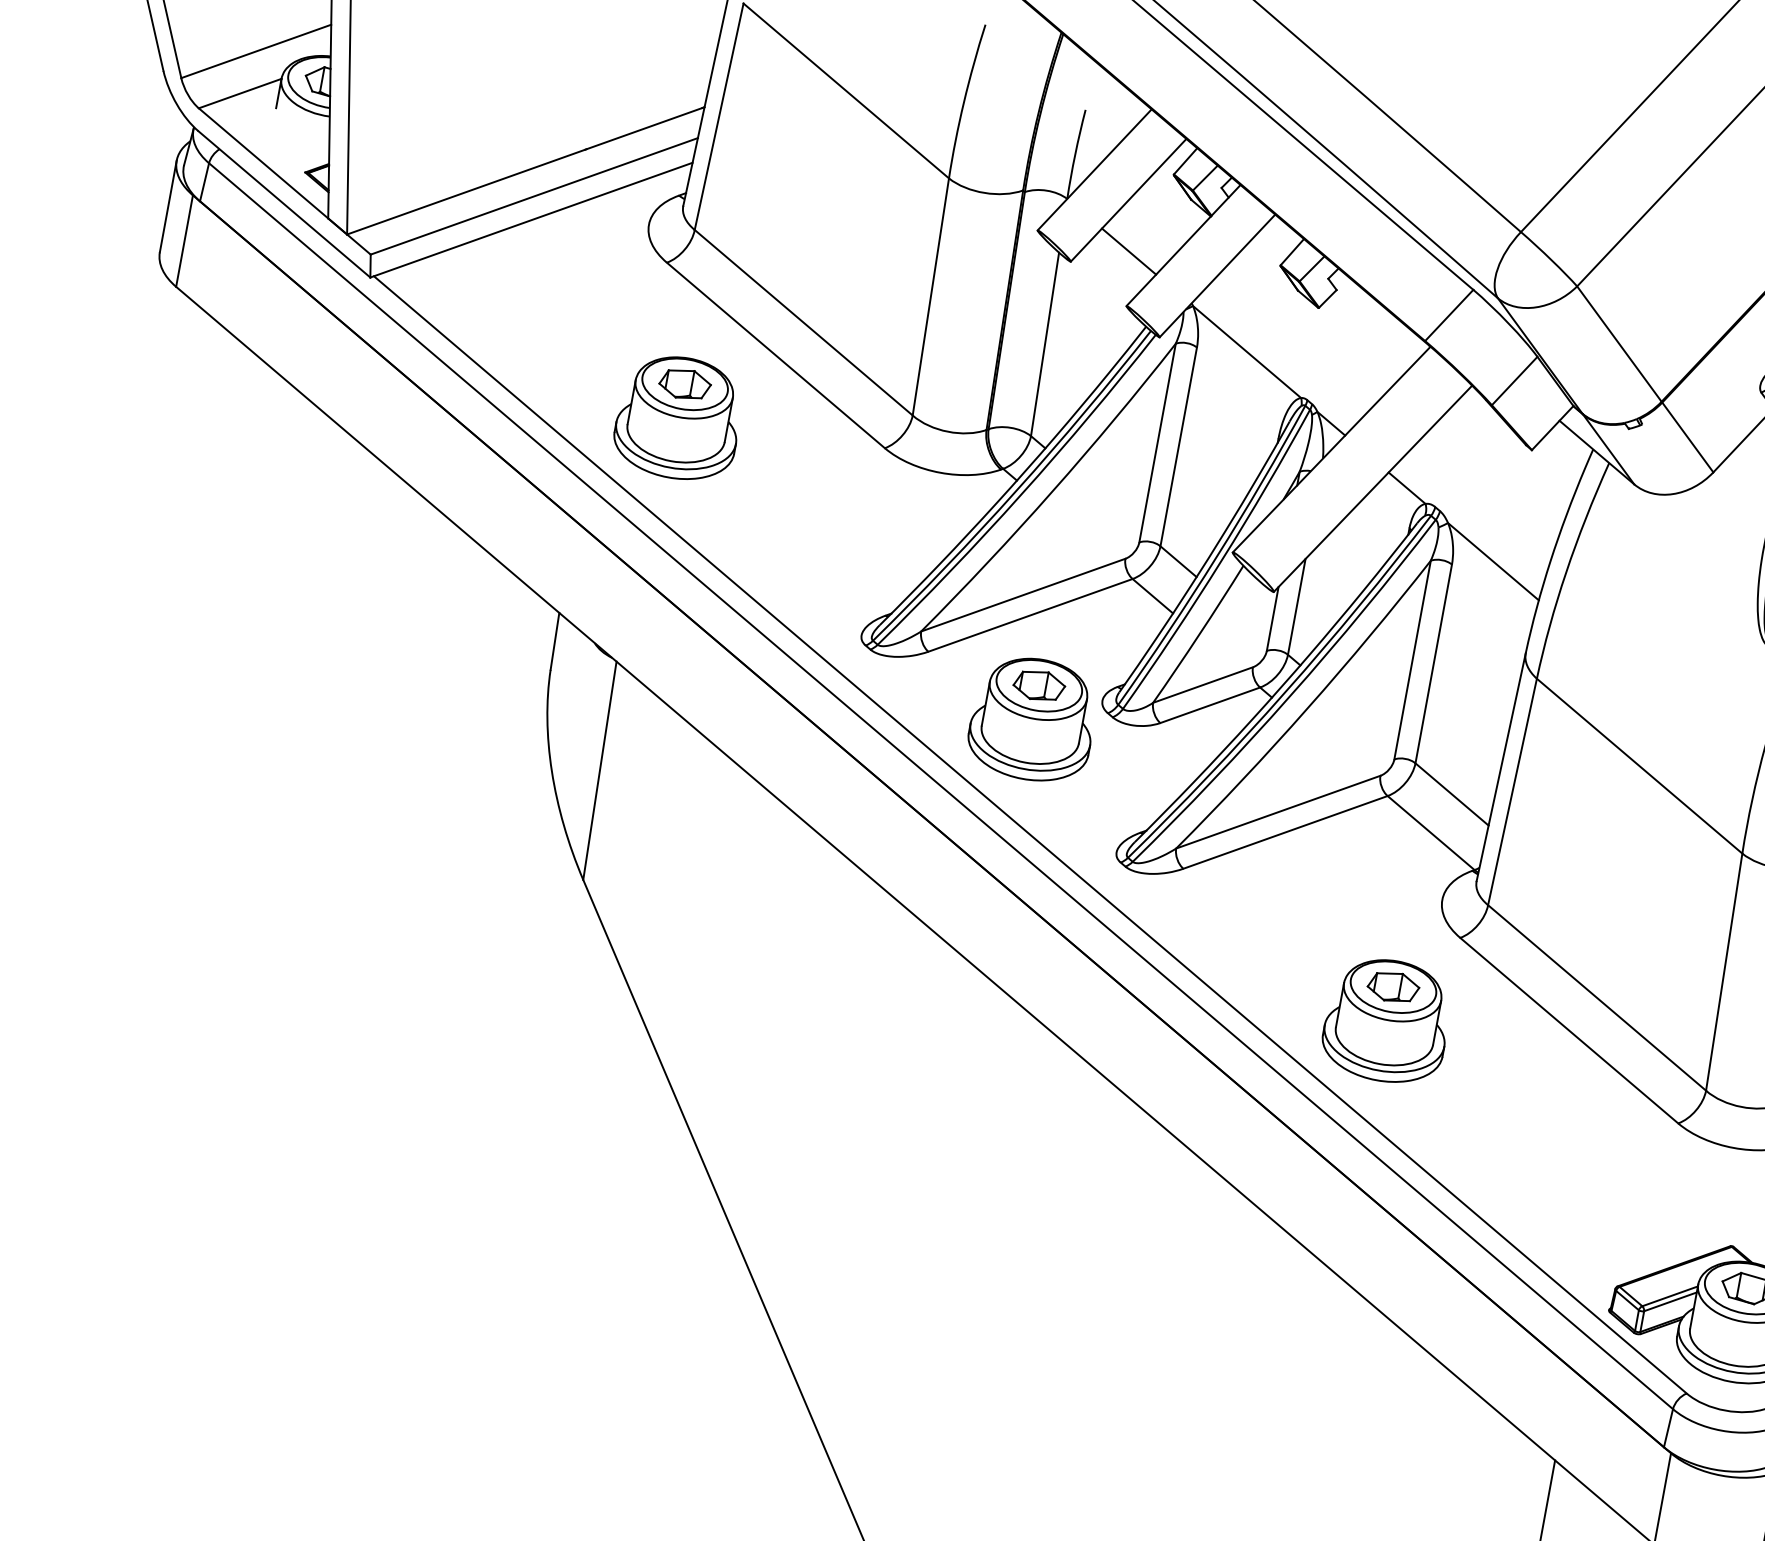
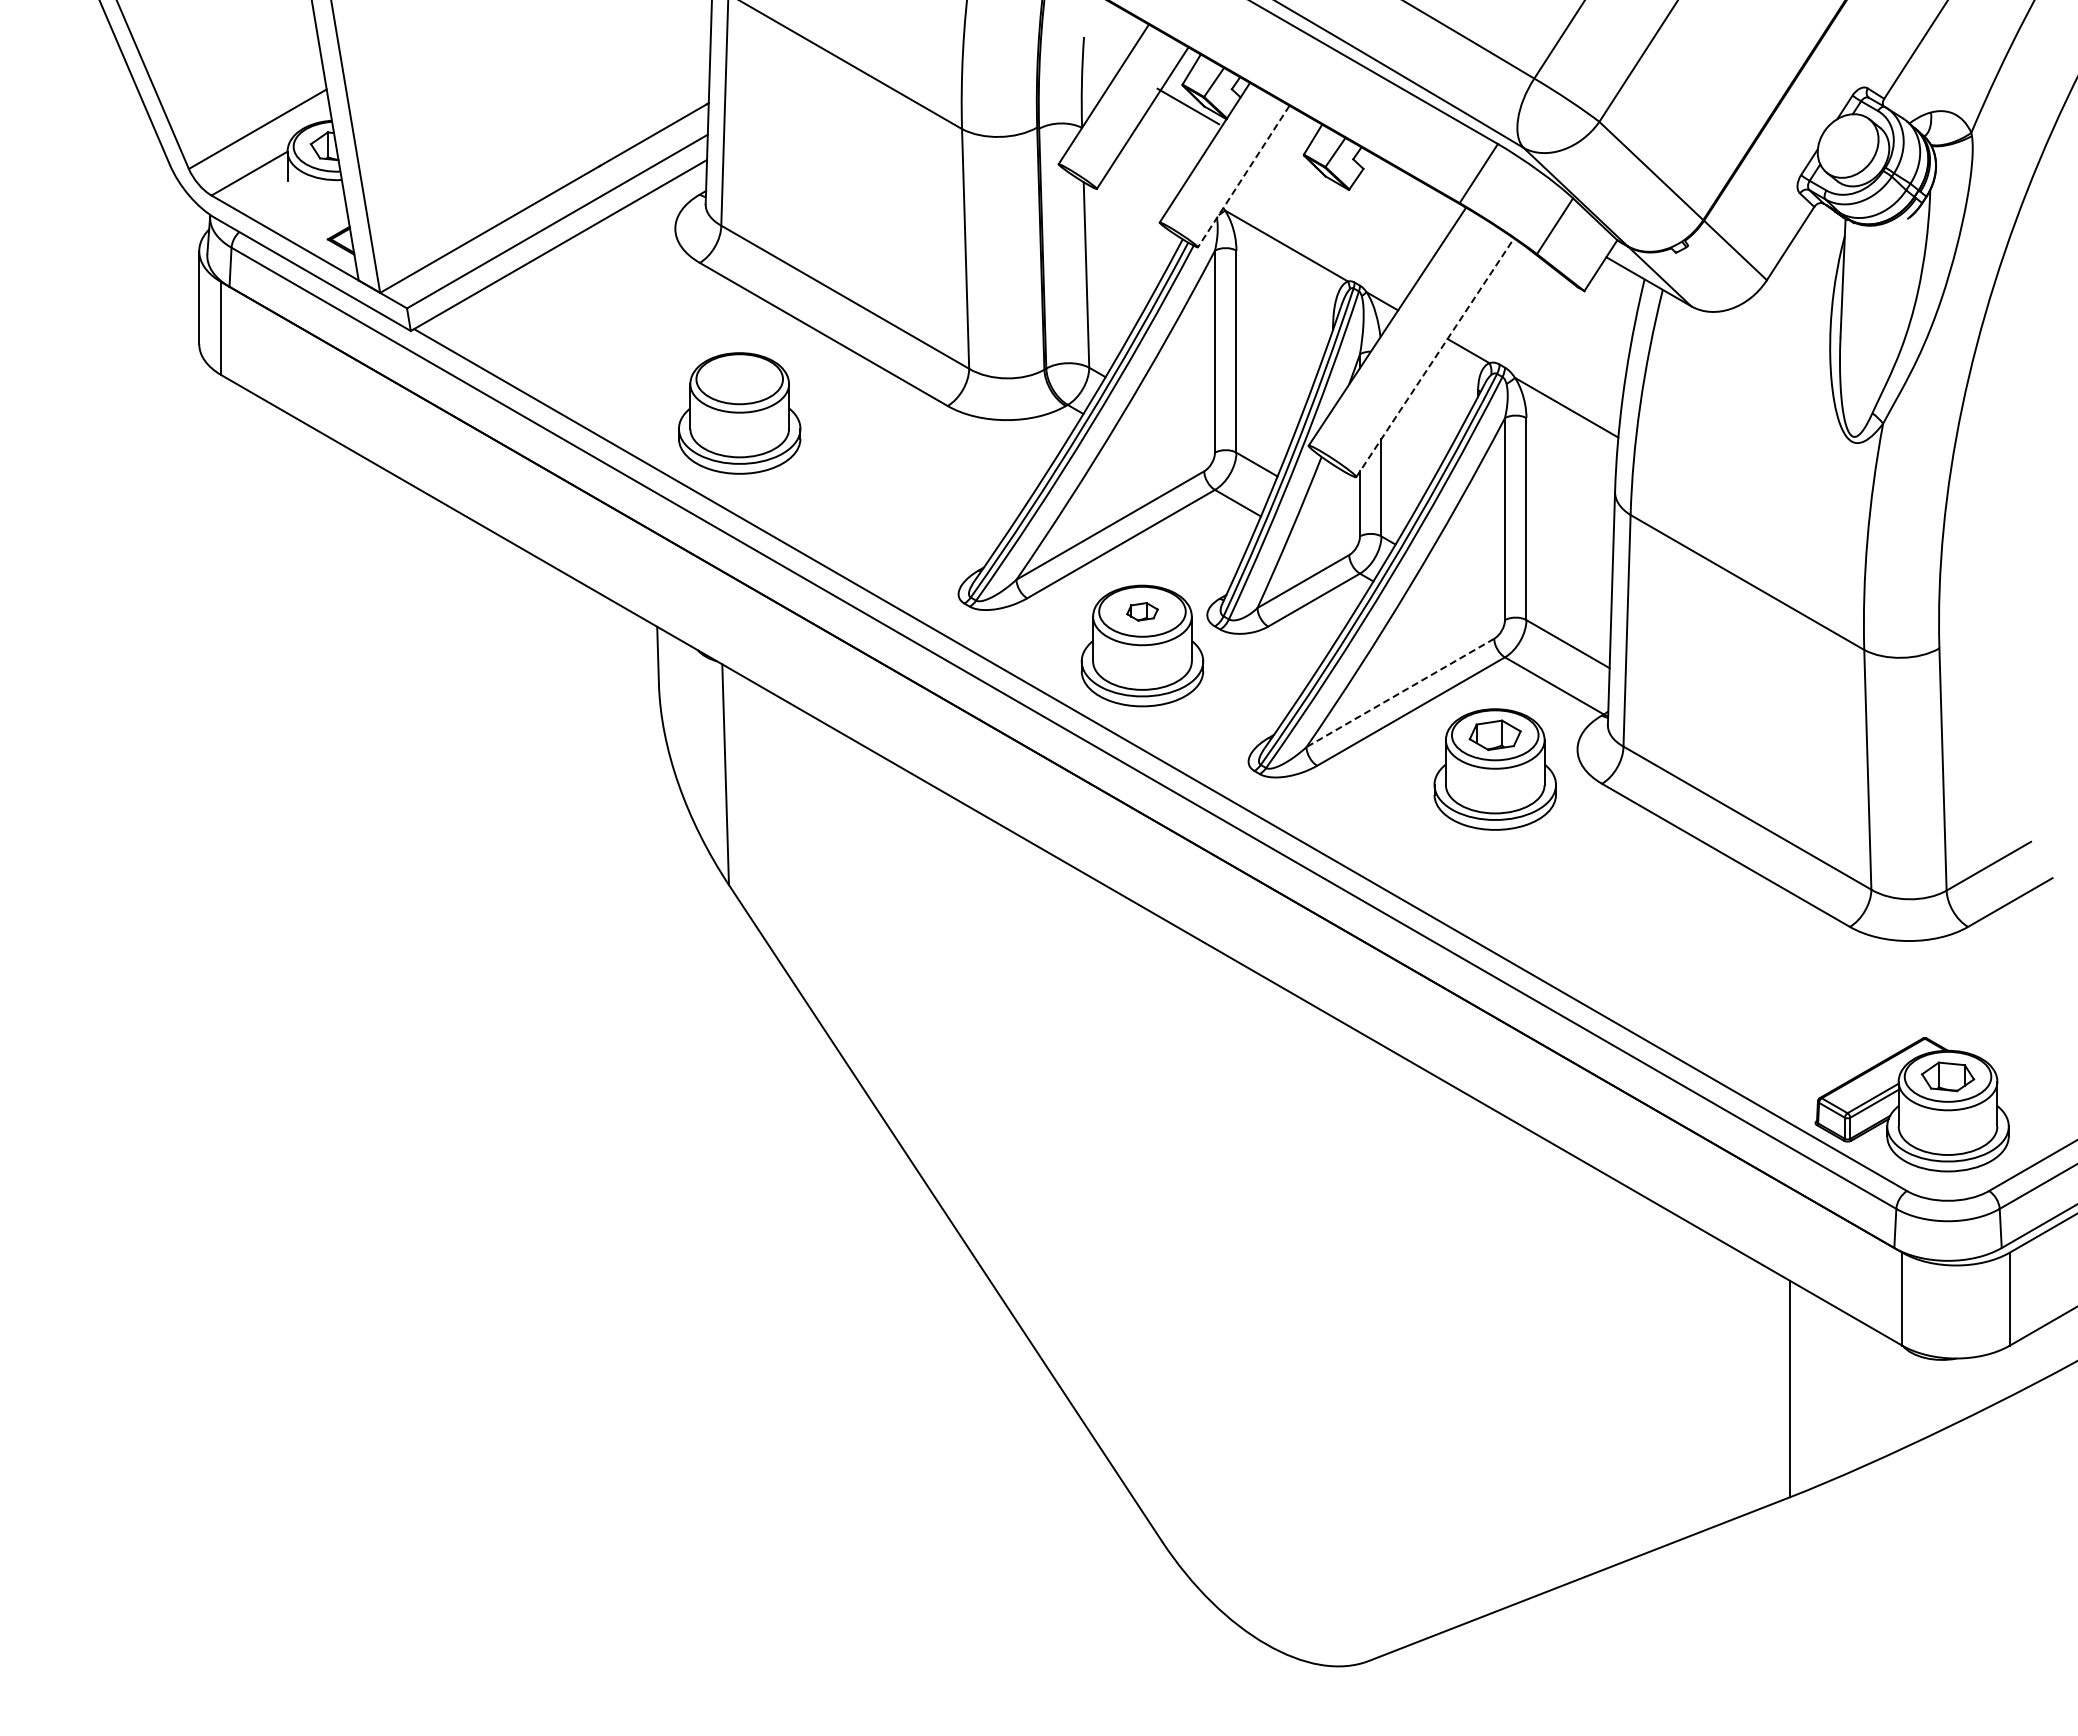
line: (1129, 251) -> (1188, 106), moved
line: (1217, 275) -> (1243, 176), solid -> dashed
part: (685, 383) -> (739, 378), removed
line: (1373, 488) -> (1435, 357), solid -> dashed
part: (1039, 685) -> (1142, 611), size x0.6
line: (1277, 812) -> (1399, 693), solid -> dashed
part: (1386, 1020) -> (1494, 769), moved

